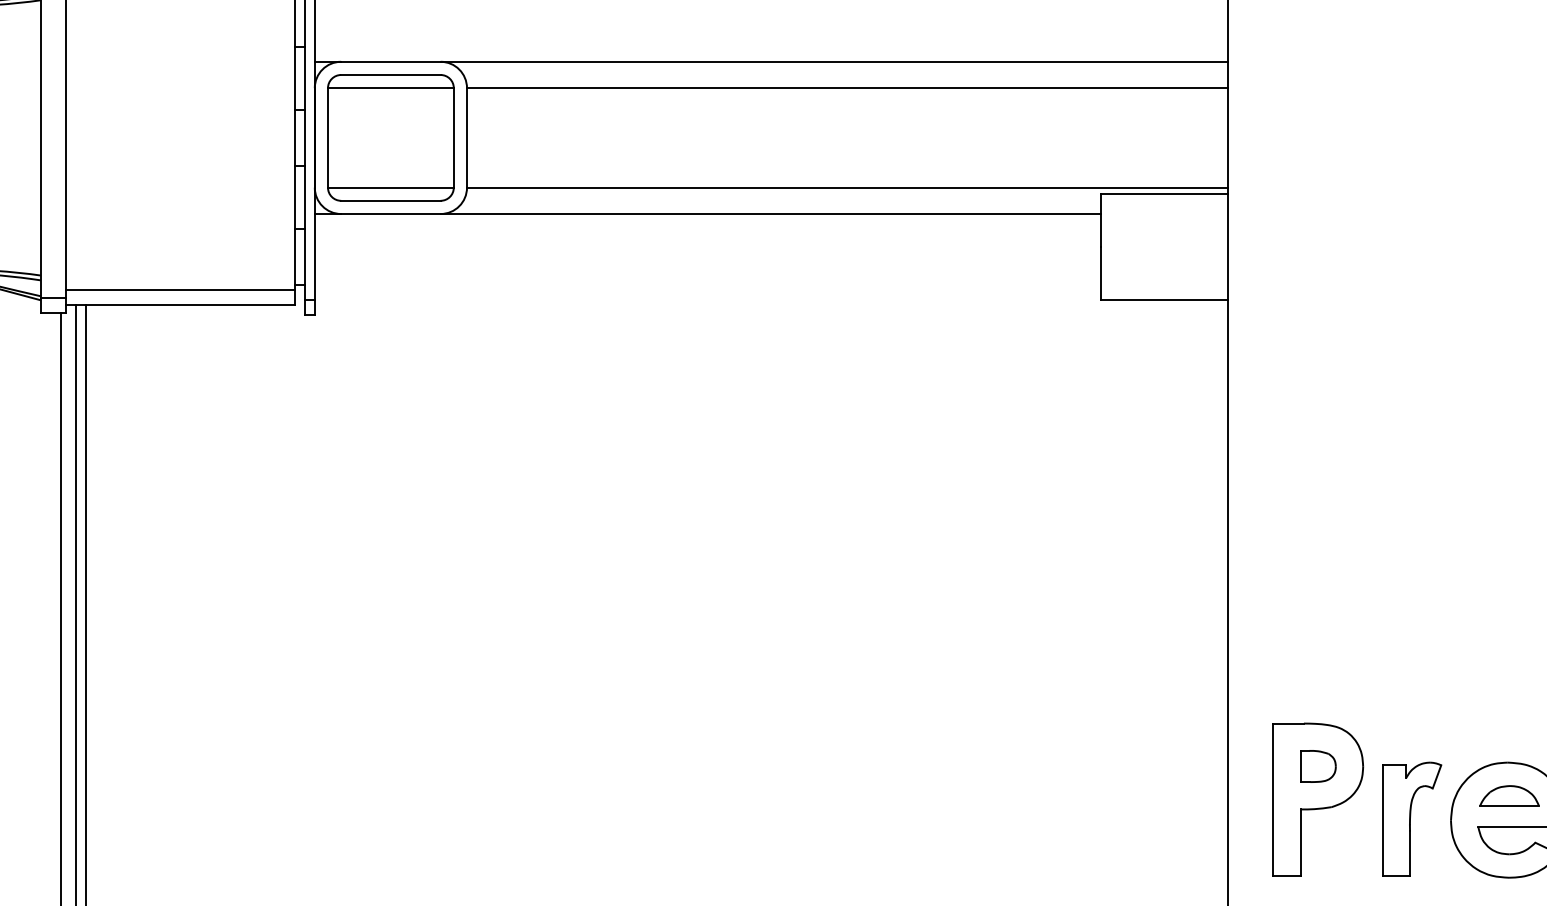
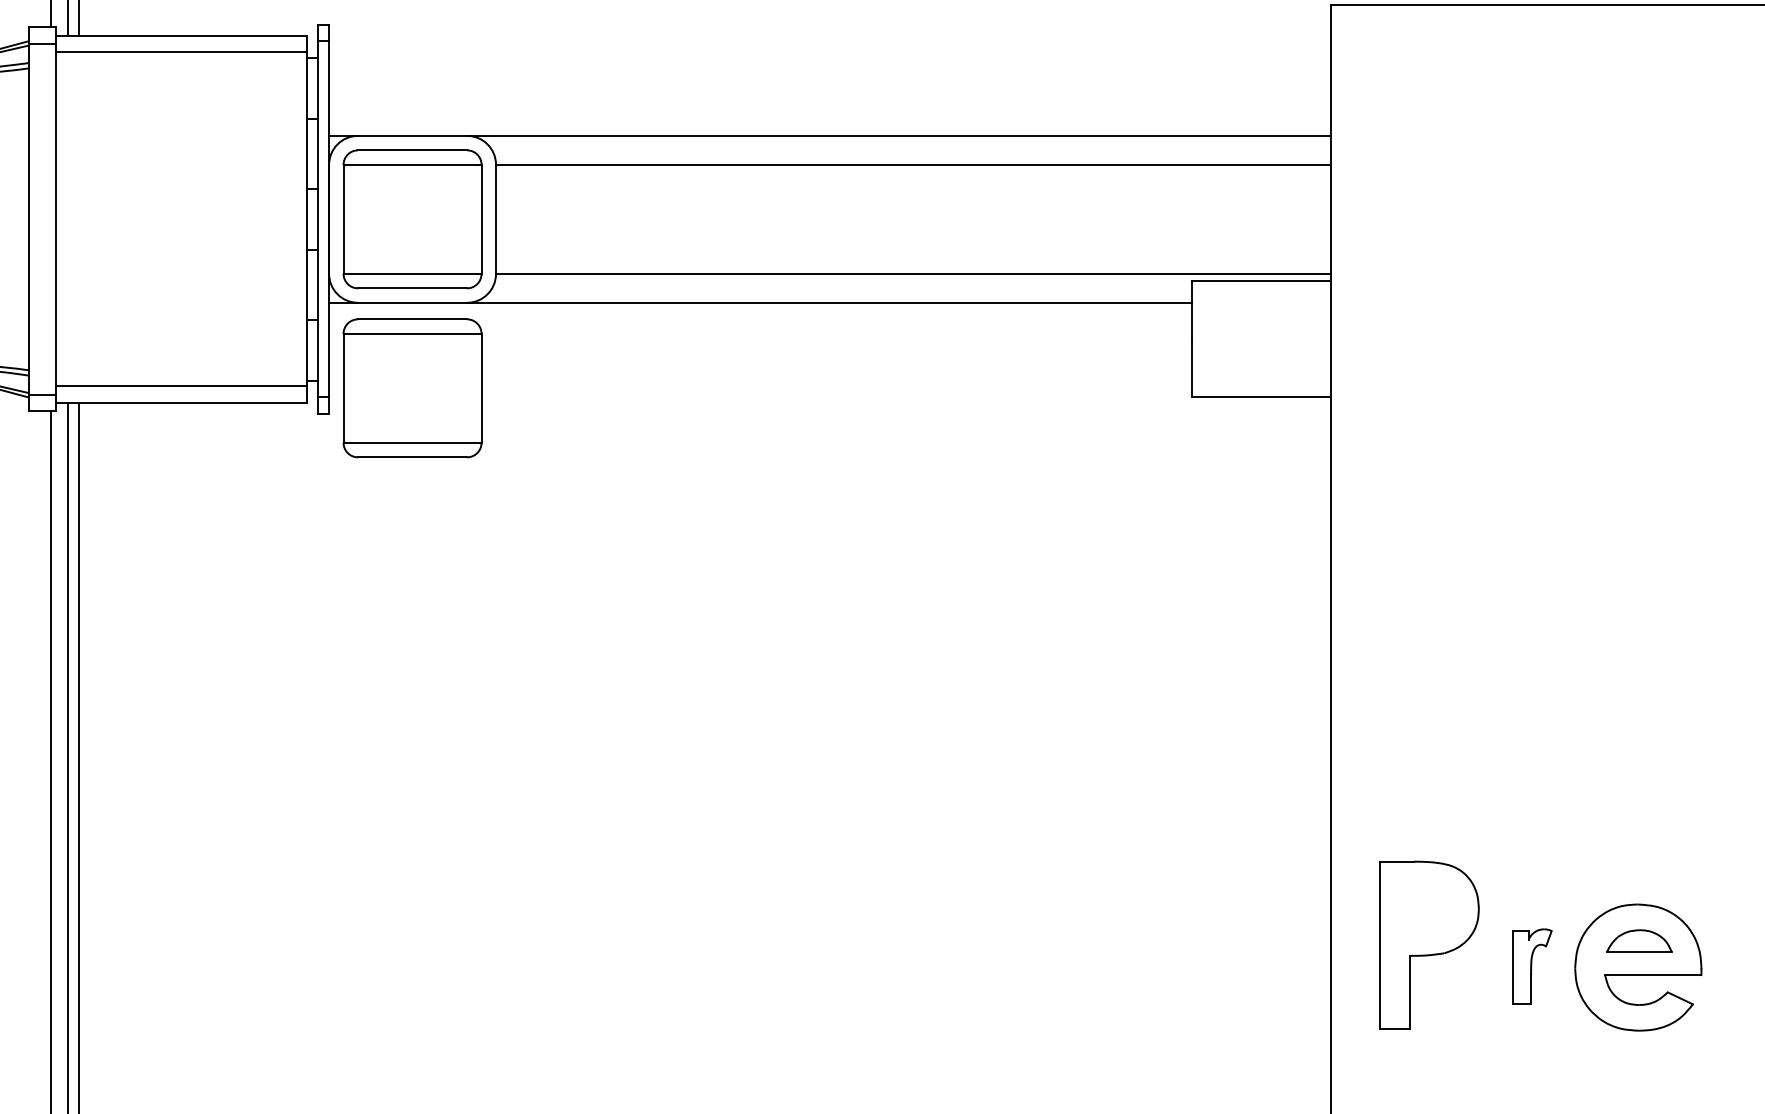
part: (390, 292) -> (412, 388), added
part: (1318, 766) -> (1429, 908), removed
part: (1412, 819) -> (1532, 966), size x0.6

